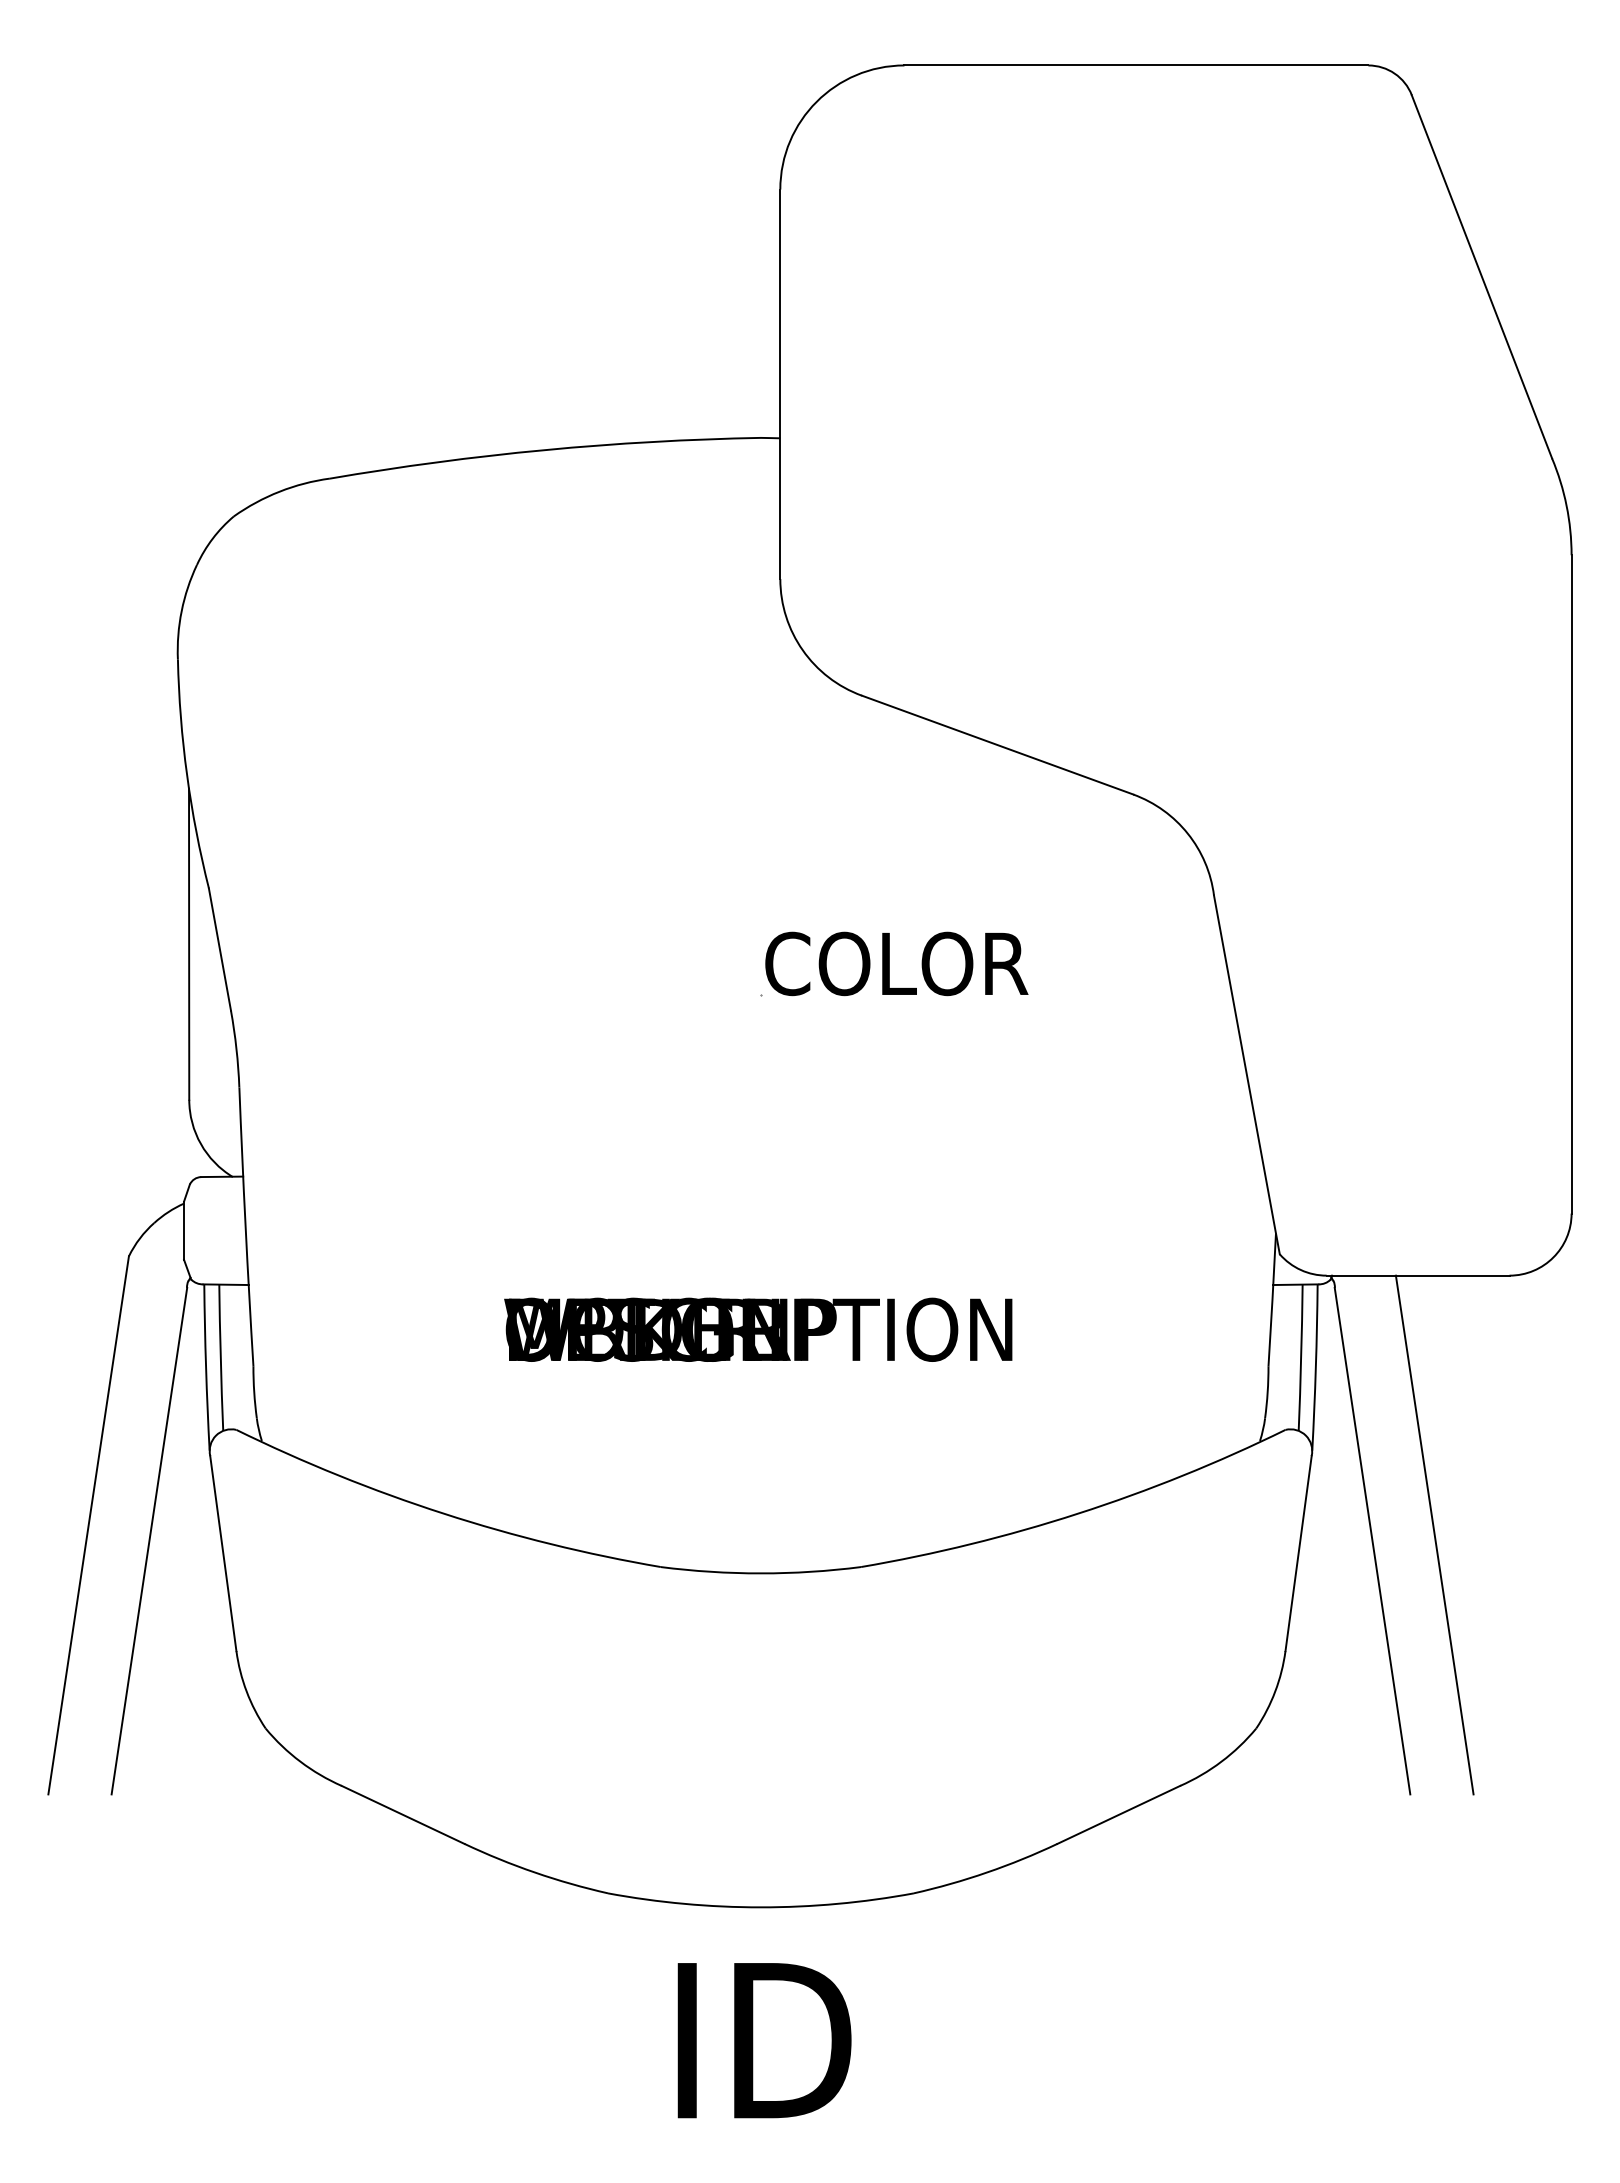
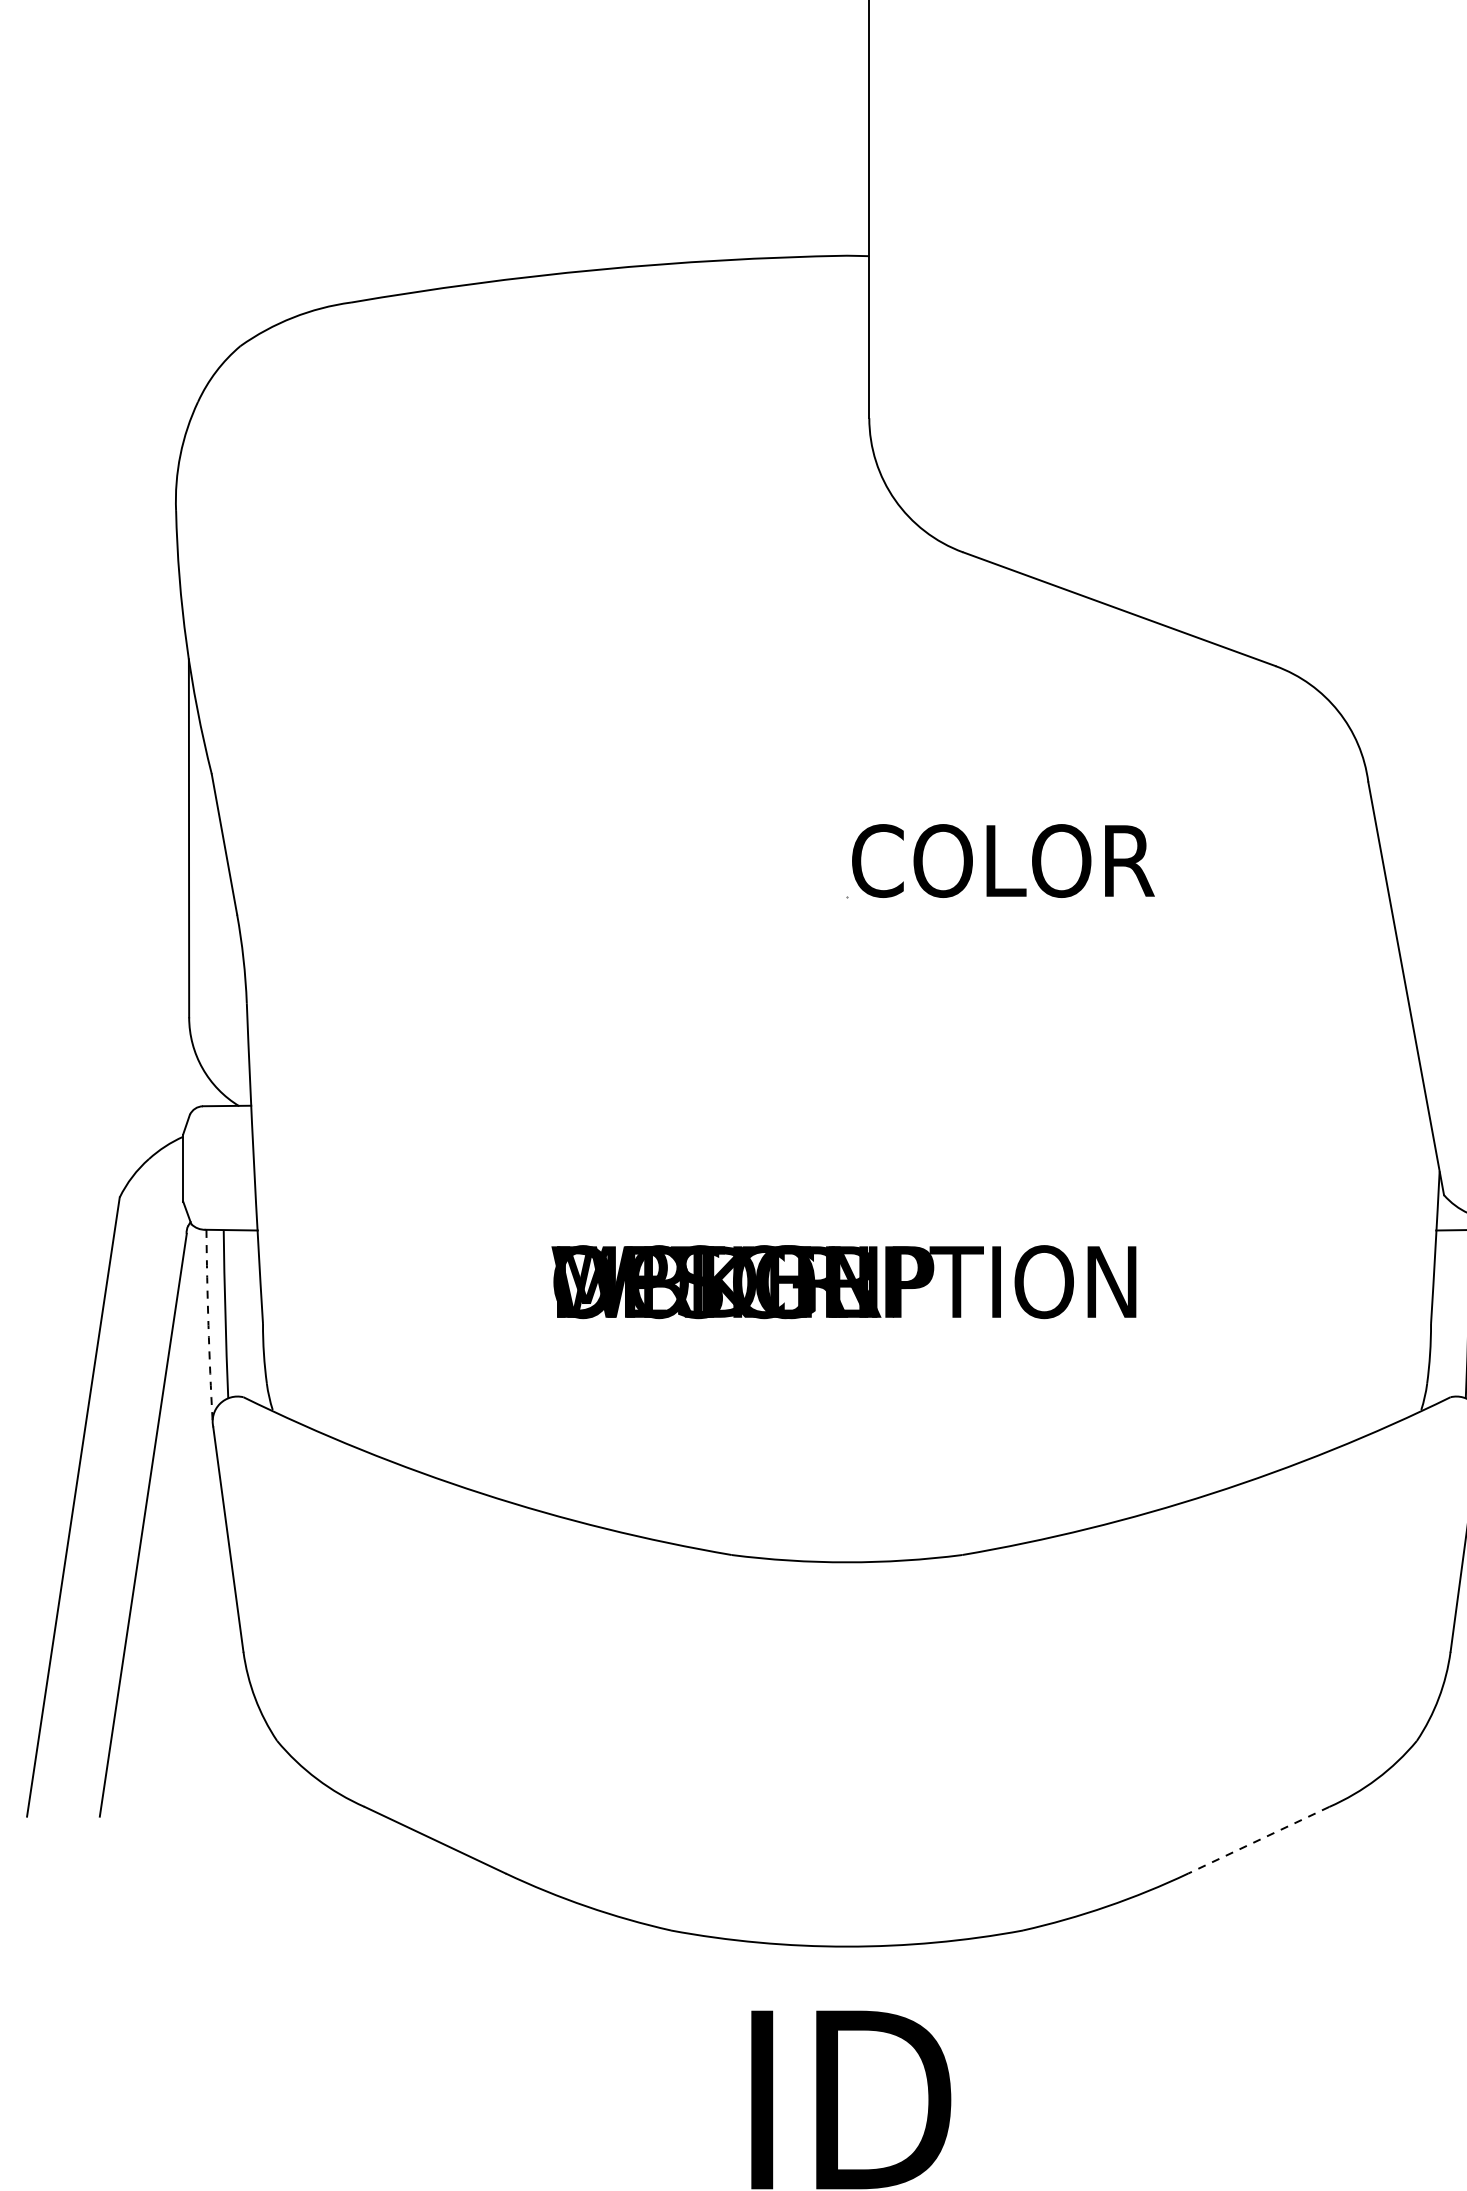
arc: (206, 1367) -> (208, 1325), solid -> dashed
line: (1118, 1814) -> (1258, 1839), solid -> dashed

